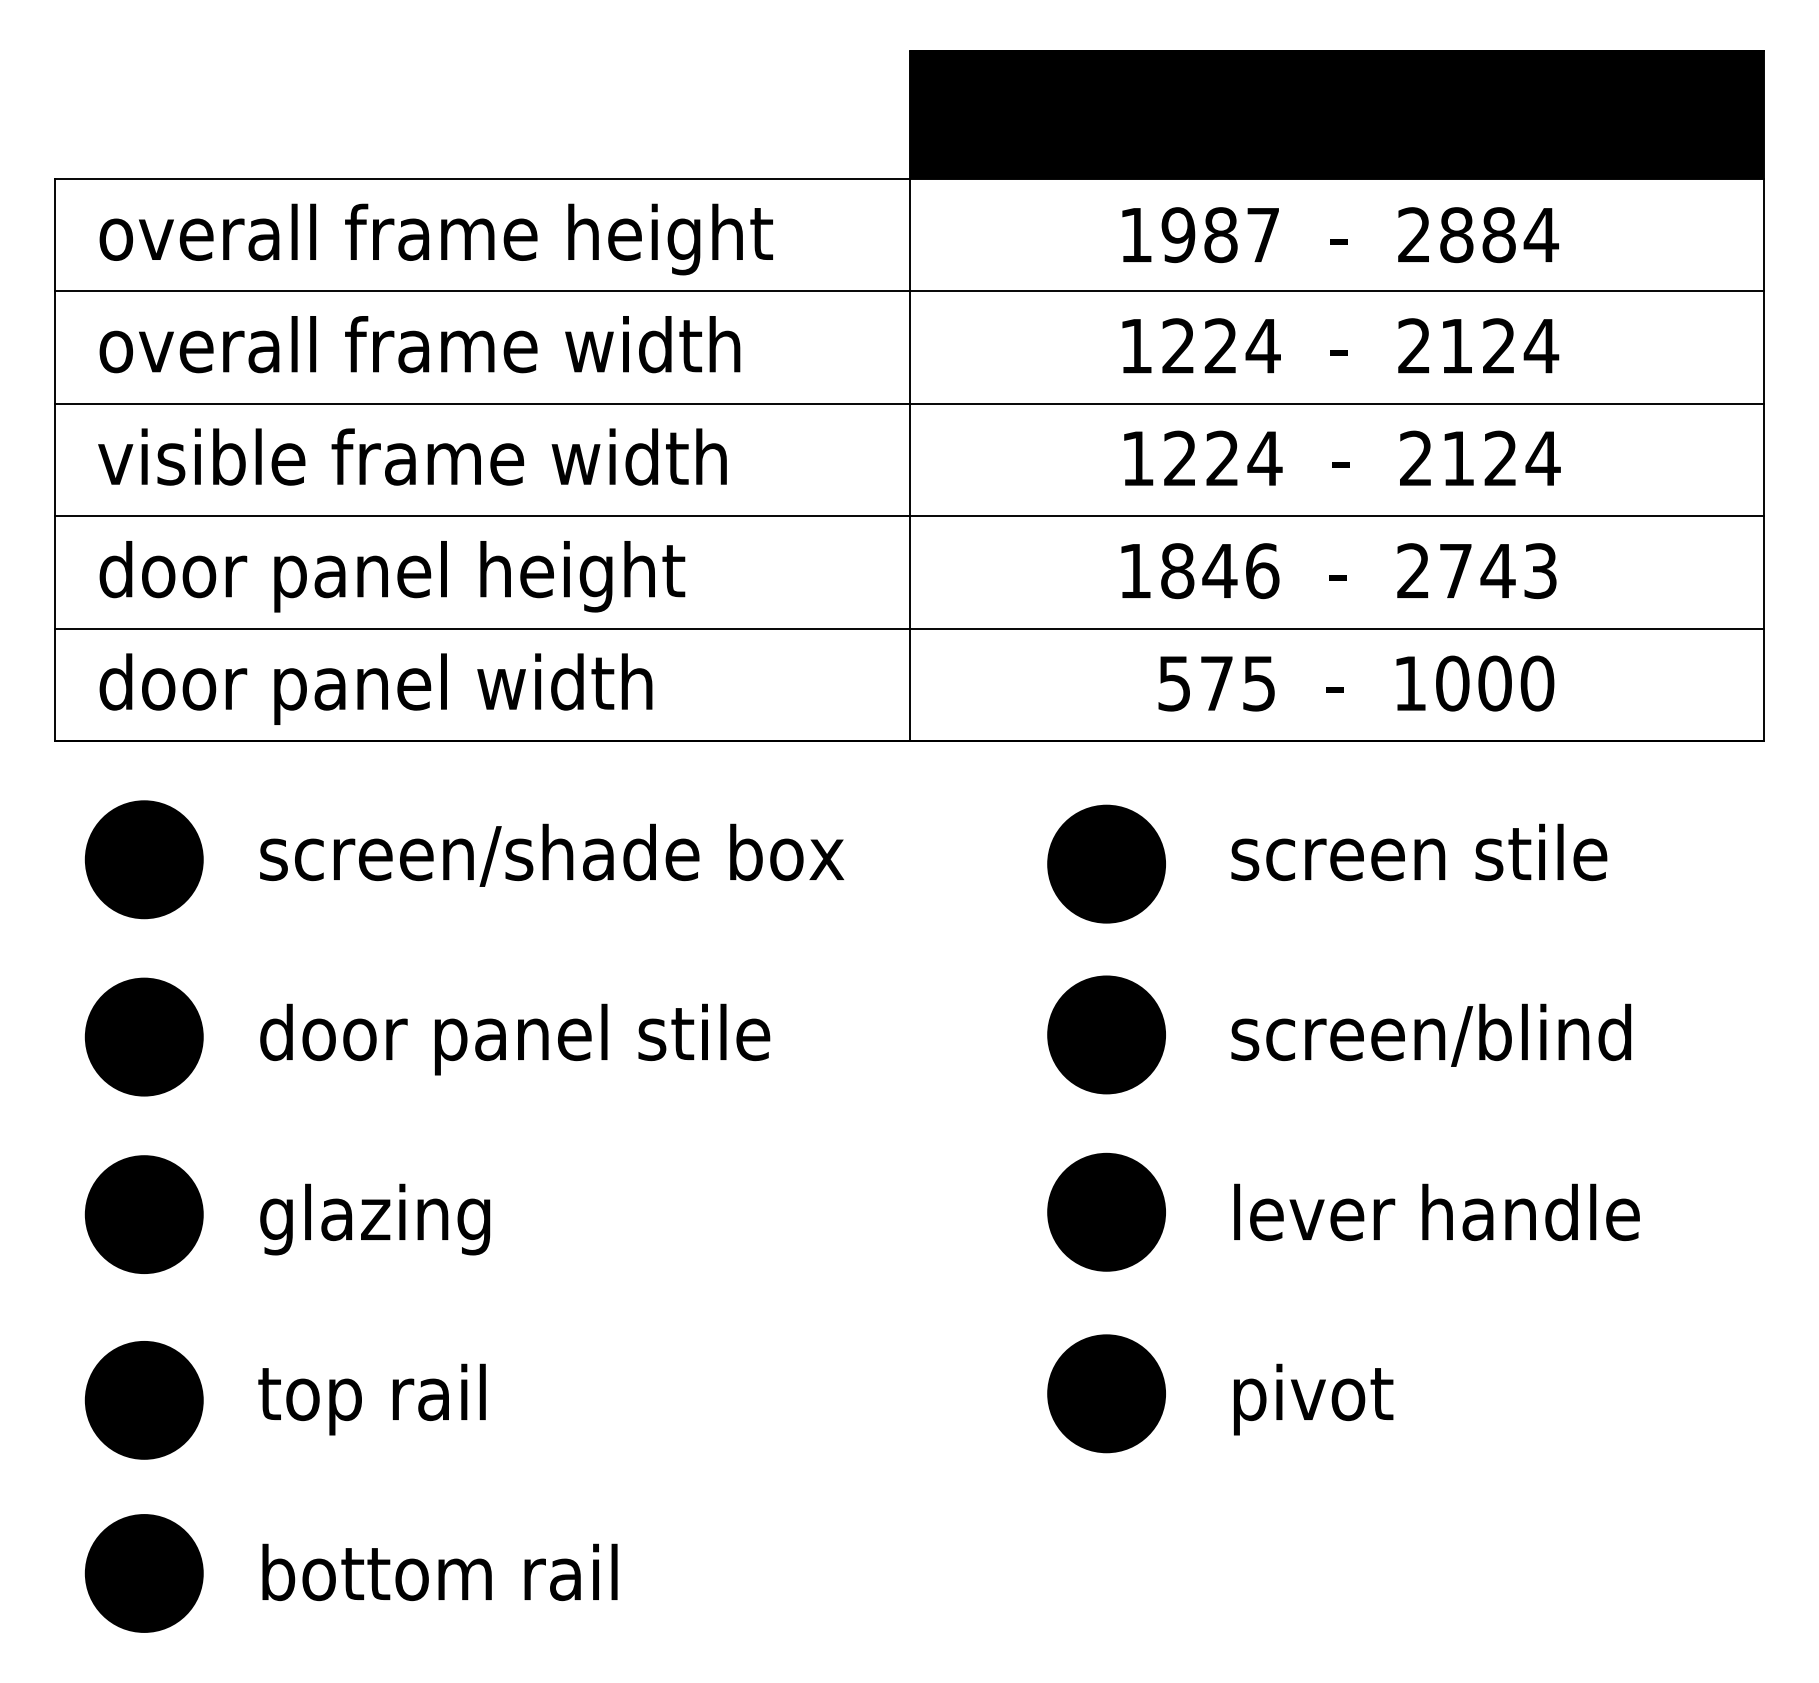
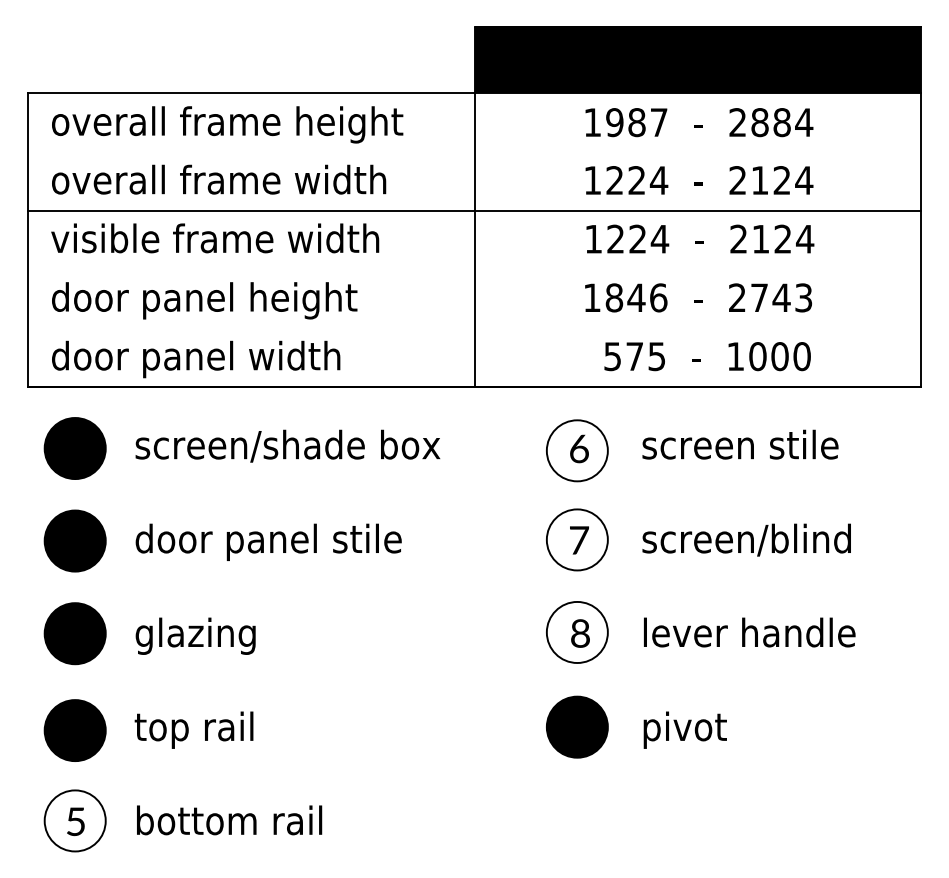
line: (909, 290) -> (474, 151), removed
line: (909, 516) -> (474, 269), removed
line: (909, 629) -> (474, 328), removed
fill: (1104, 863) -> (576, 450), removed
fill: (1104, 1034) -> (576, 539), removed
fill: (1104, 1212) -> (576, 632), removed
fill: (142, 1572) -> (74, 820), removed

